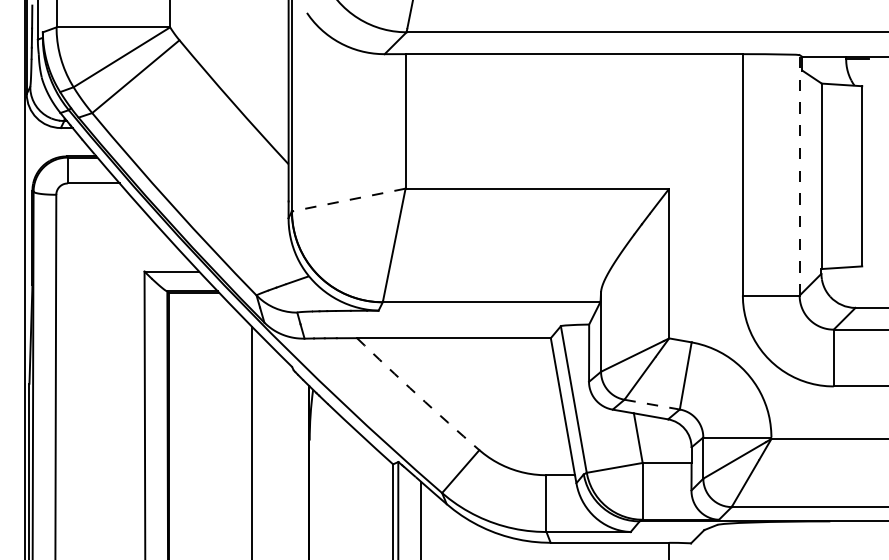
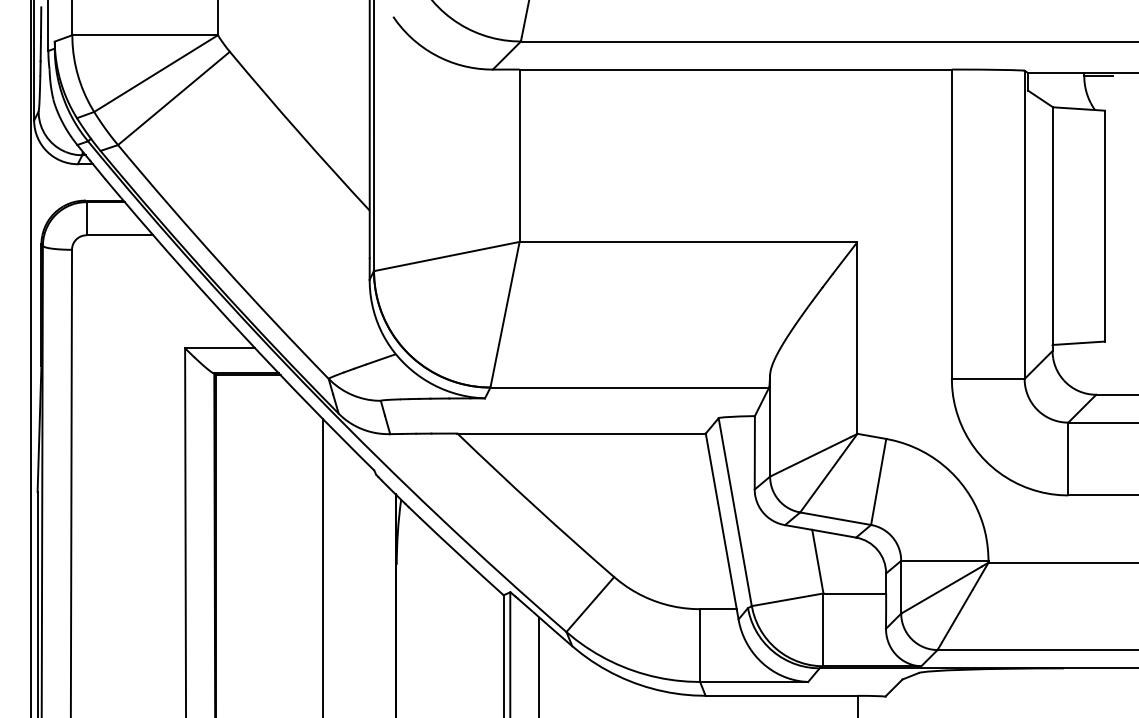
line: (799, 175) -> (1024, 224), dashed -> solid
line: (349, 200) -> (447, 256), dashed -> solid
arc: (417, 395) -> (534, 506), dashed -> solid
line: (652, 404) -> (836, 518), dashed -> solid

